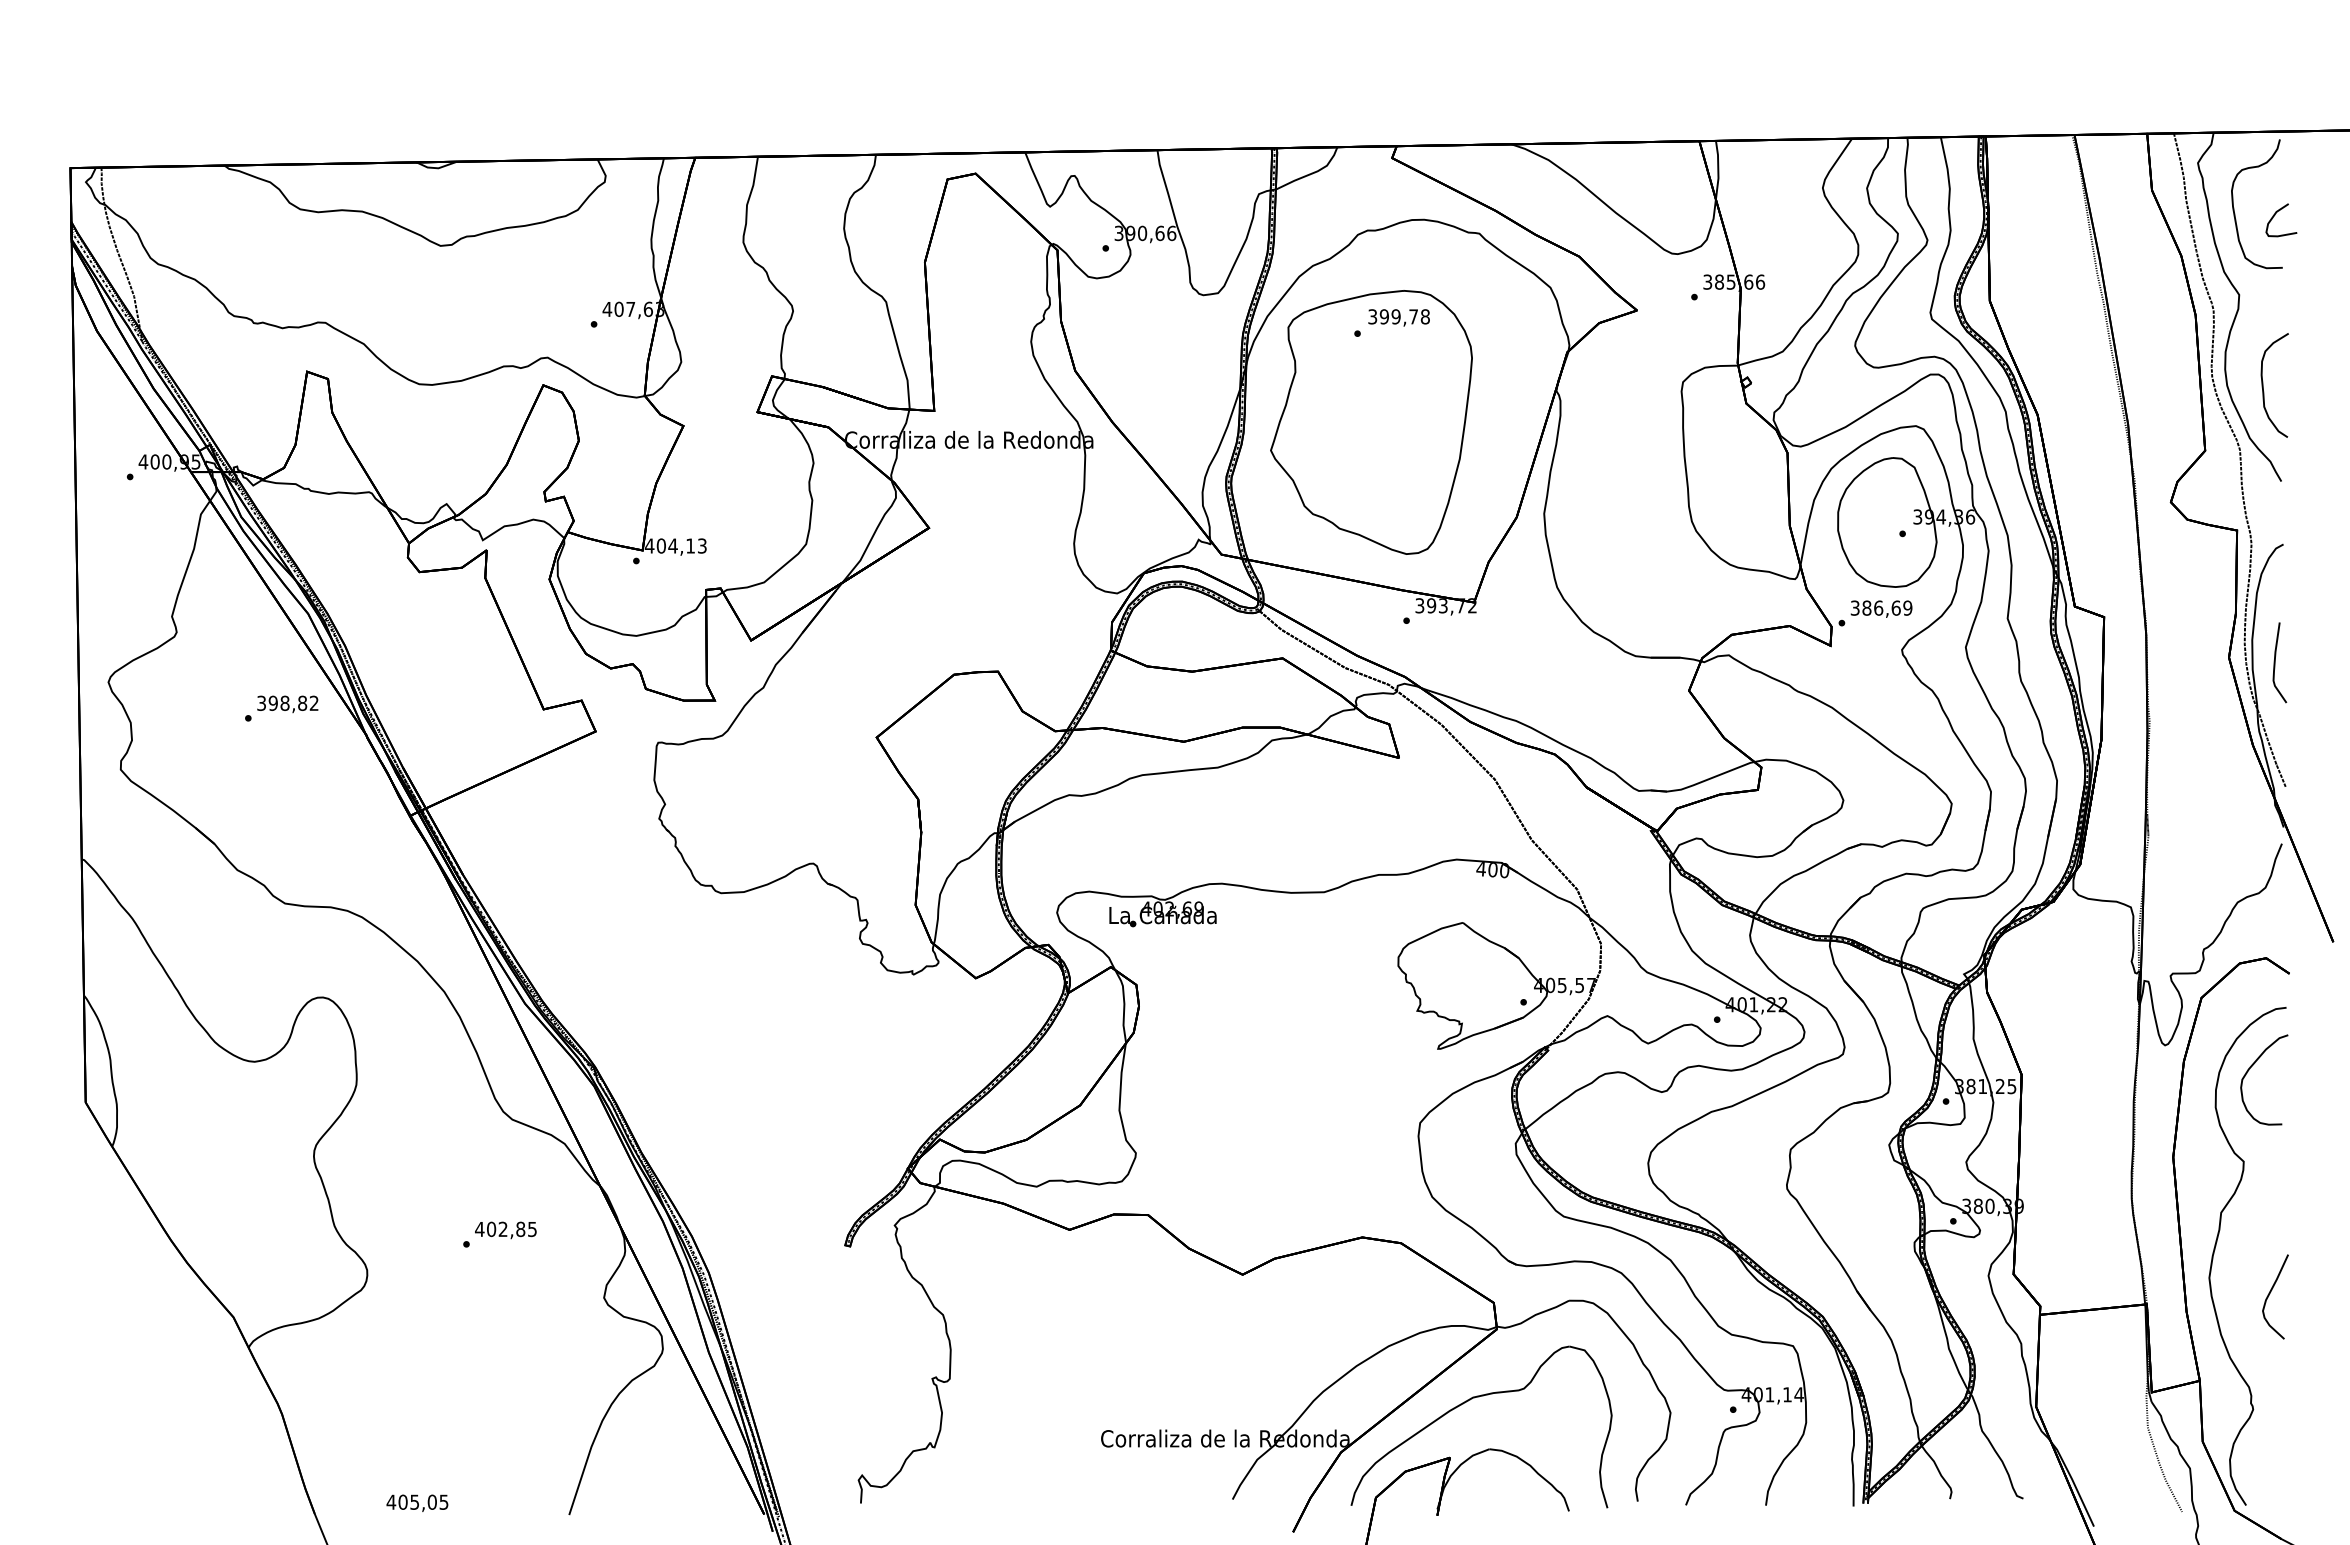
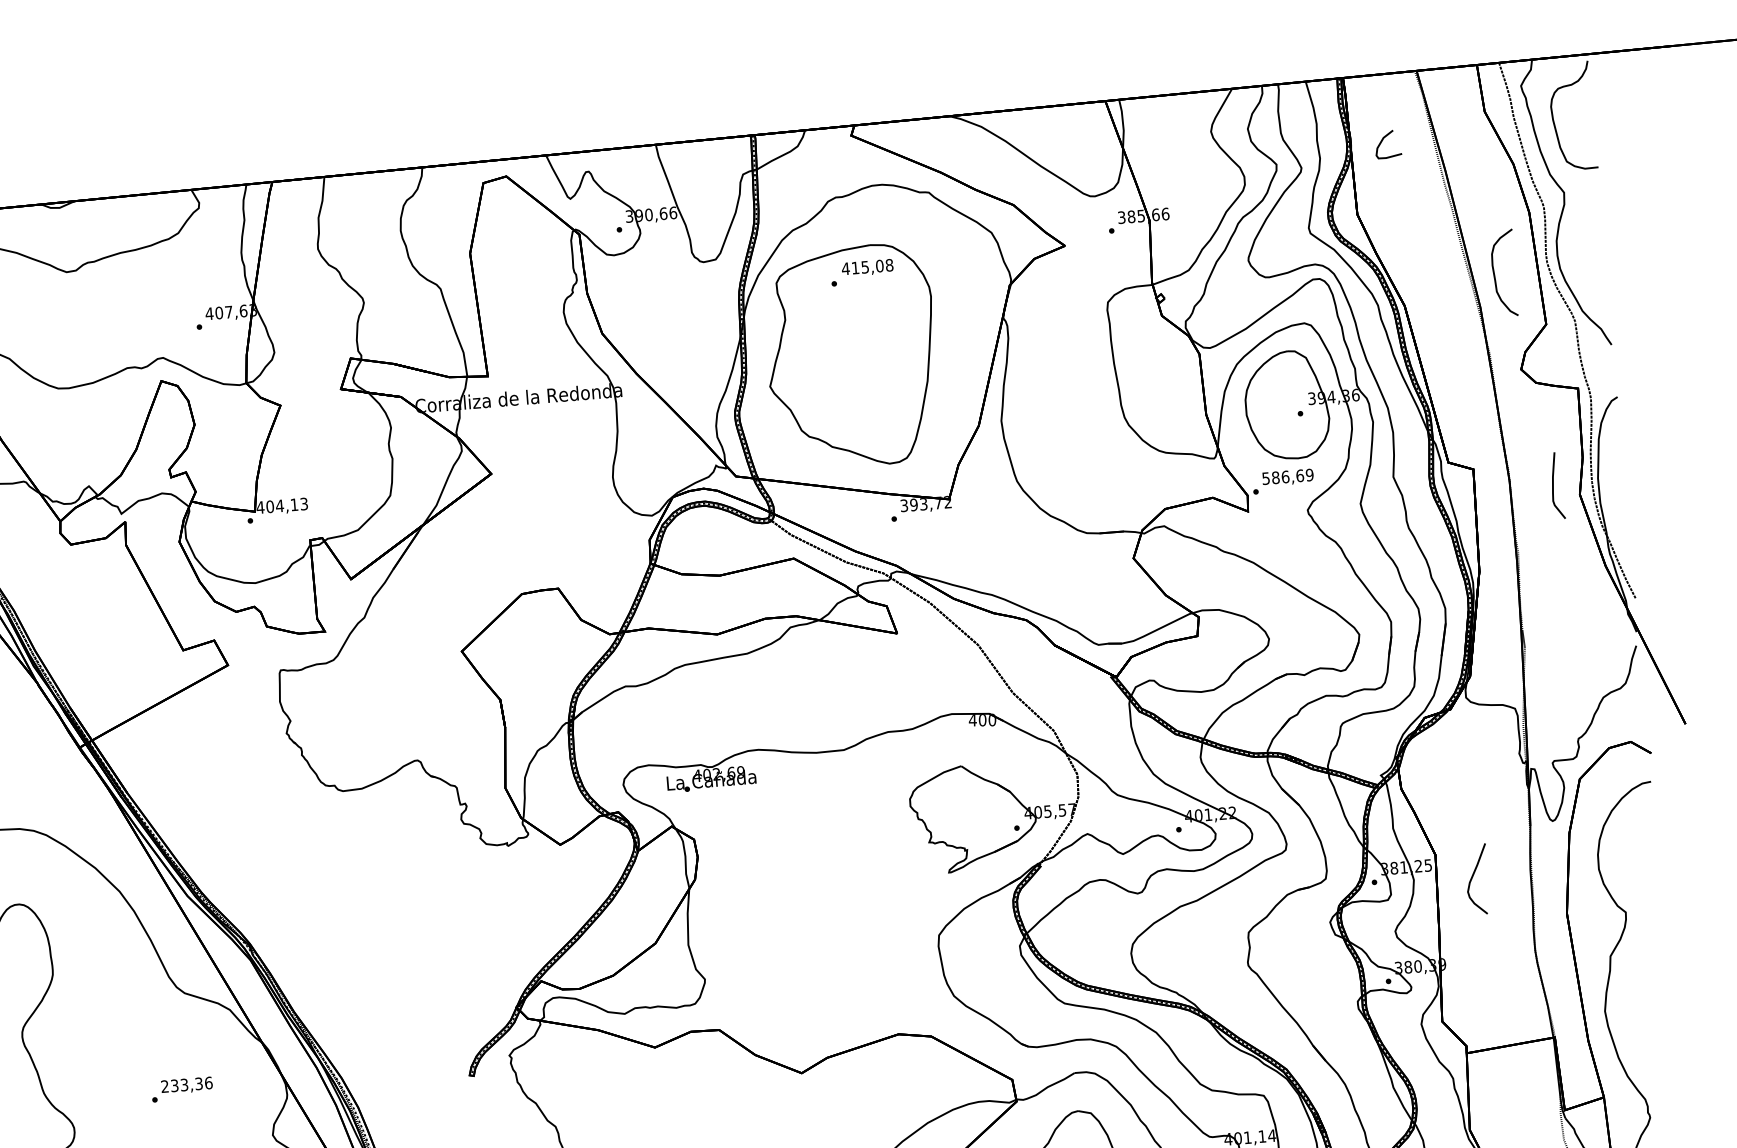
curve: (2275, 215) -> (1382, 140), moved
text: (1392, 316) -> (862, 267), 399,78 -> 415,08
curve: (2263, 385) -> (1494, 274), moved
text: (1855, 607) -> (1266, 478), 386,69 -> 586,69
curve: (2275, 662) -> (1553, 485), moved
curve: (2249, 1070) -> (1624, 836), removed
text: (506, 1229) -> (187, 1084), 402,85 -> 233,36
curve: (2271, 1292) -> (1473, 876), moved

